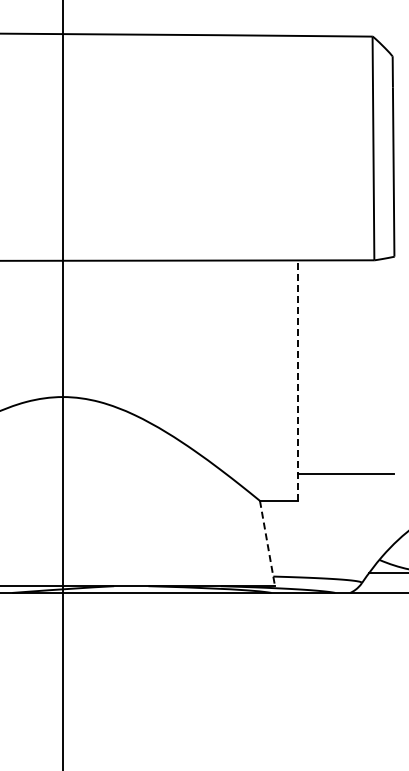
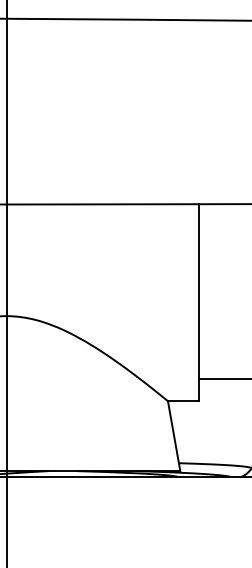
line: (298, 380) -> (199, 302), dashed -> solid
line: (267, 544) -> (174, 436), dashed -> solid

